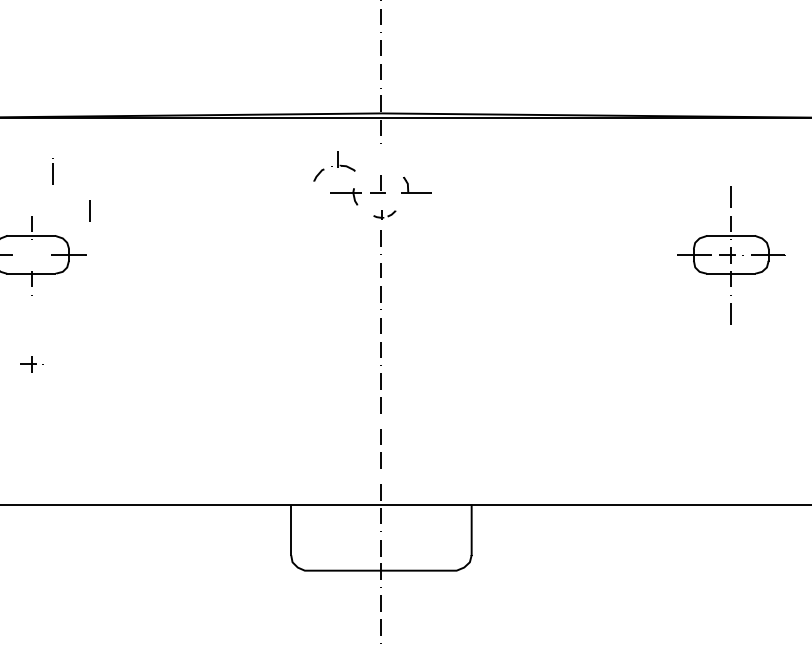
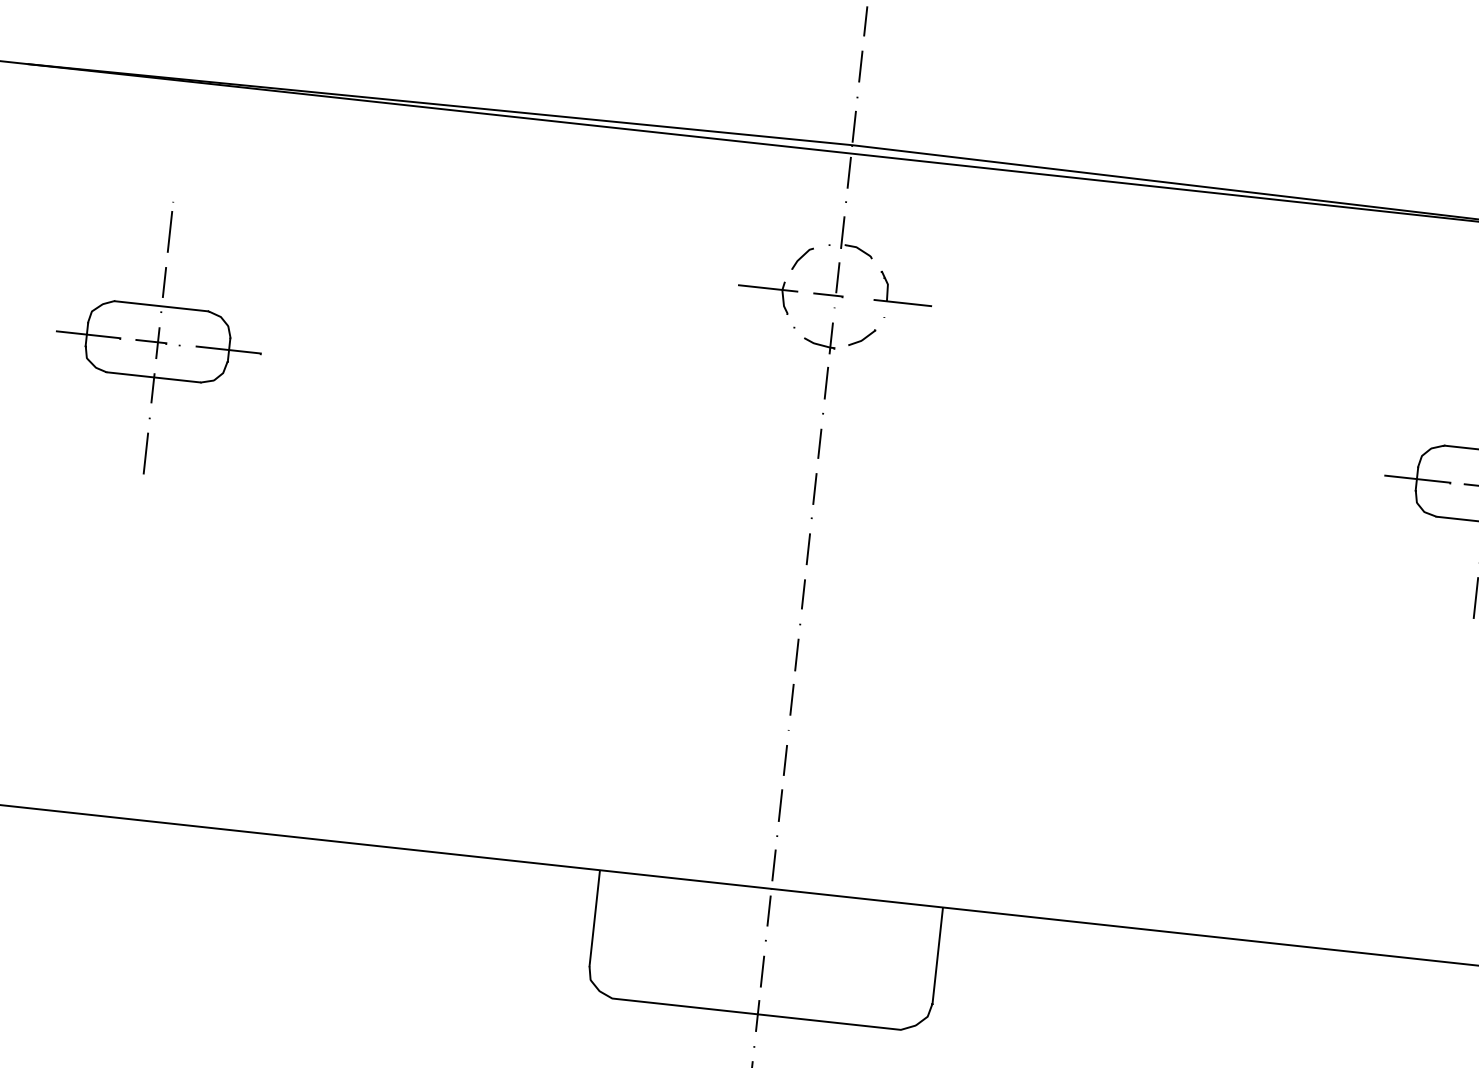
part: (334, 166) -> (833, 245), moved
line: (52, 171) -> (170, 227), moved
line: (89, 210) -> (145, 453), moved
part: (382, 214) -> (833, 337), size x1.67
part: (31, 364) -> (157, 342), moved

